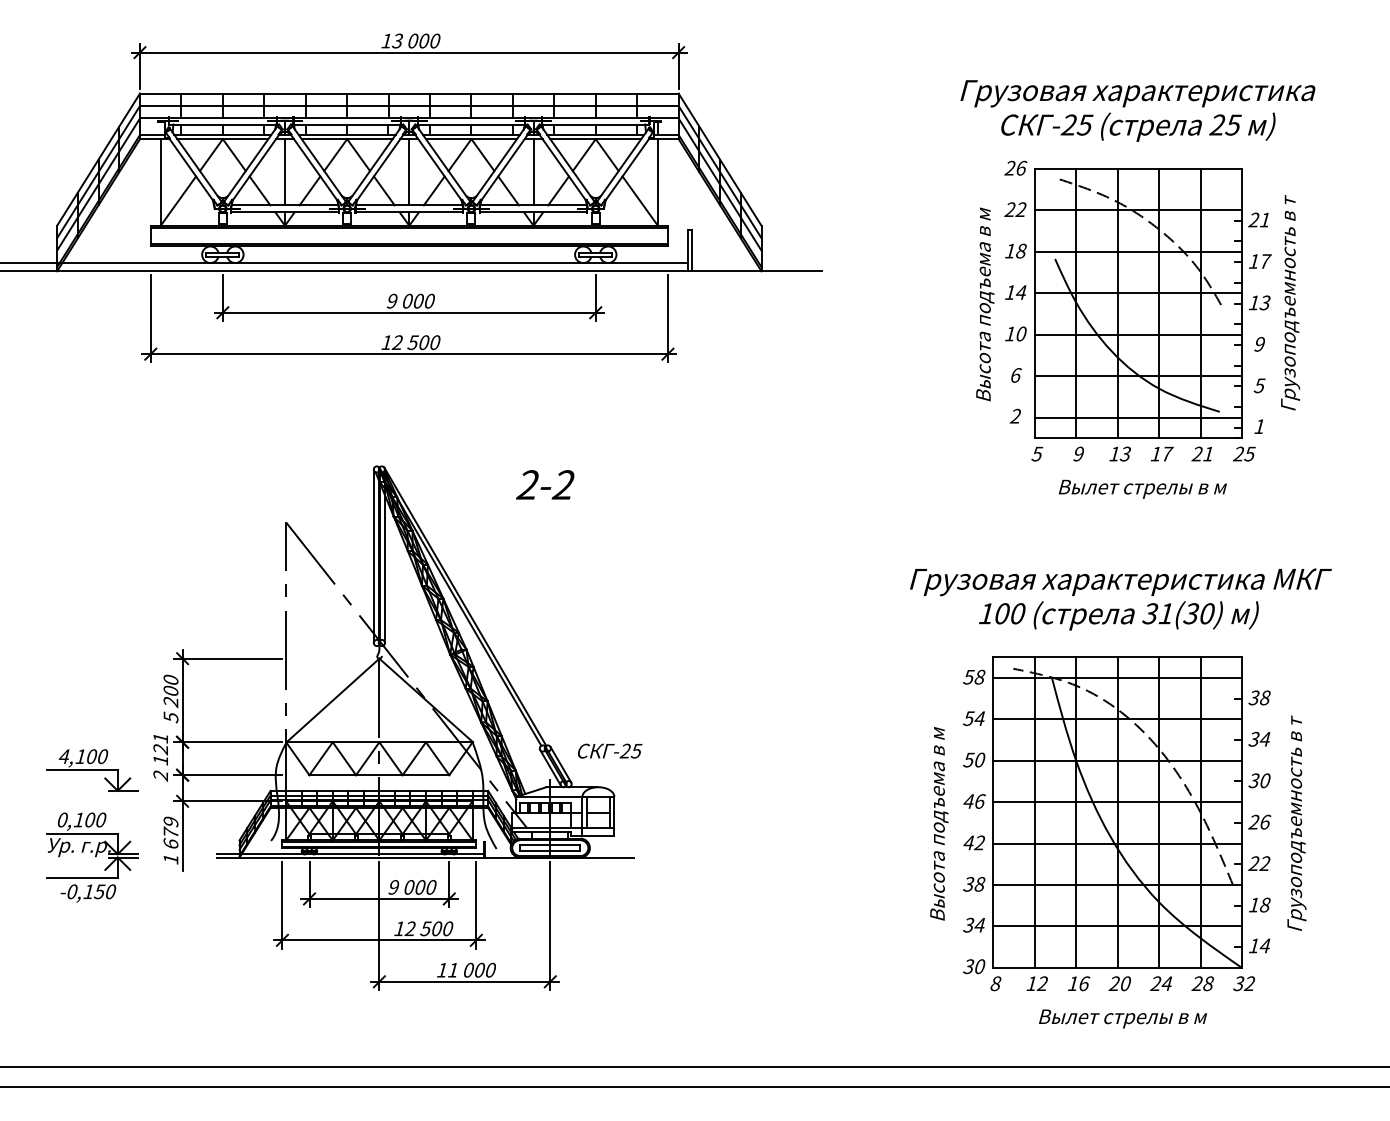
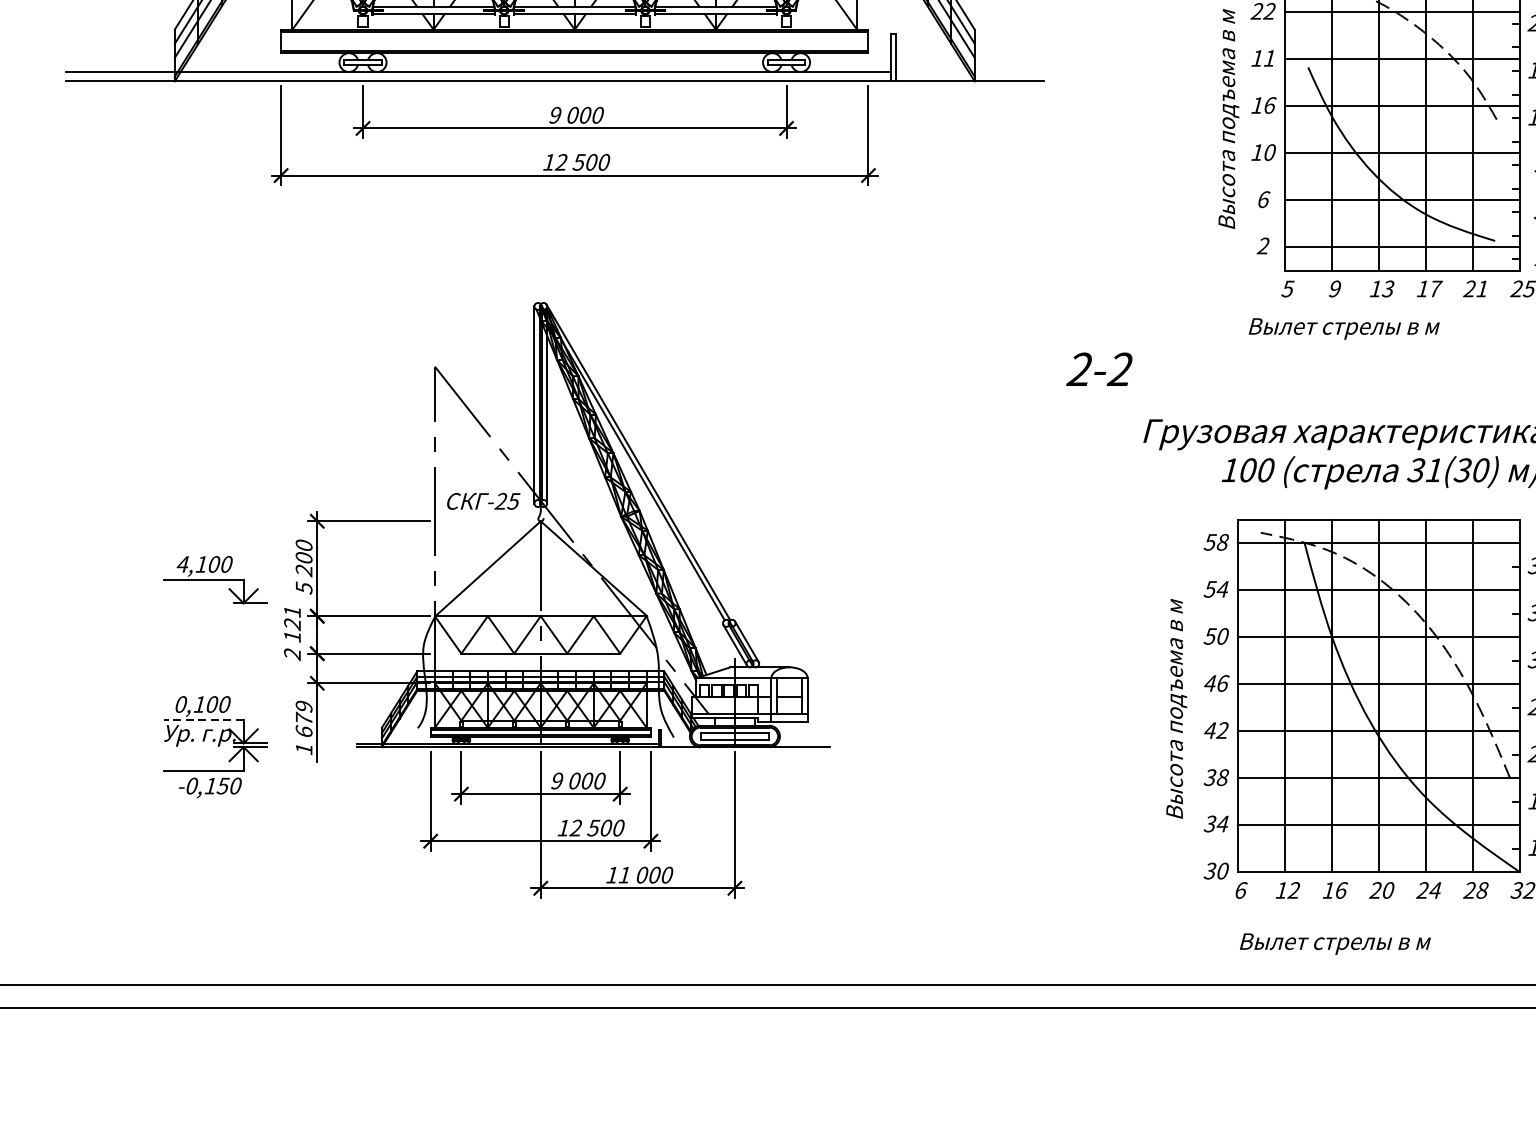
text: (1021, 250) -> (1270, 57), 18 -> 11
text: (1021, 292) -> (1270, 105), 14 -> 16
text: (545, 484) -> (1099, 368), moved
text: (1142, 488) -> (1343, 328), moved
text: (610, 750) -> (484, 500), moved
part: (92, 770) -> (214, 580), moved
line: (82, 833) -> (203, 719), solid -> dashed
text: (995, 983) -> (1240, 890), 8 -> 6
text: (1123, 1018) -> (1335, 943), moved

